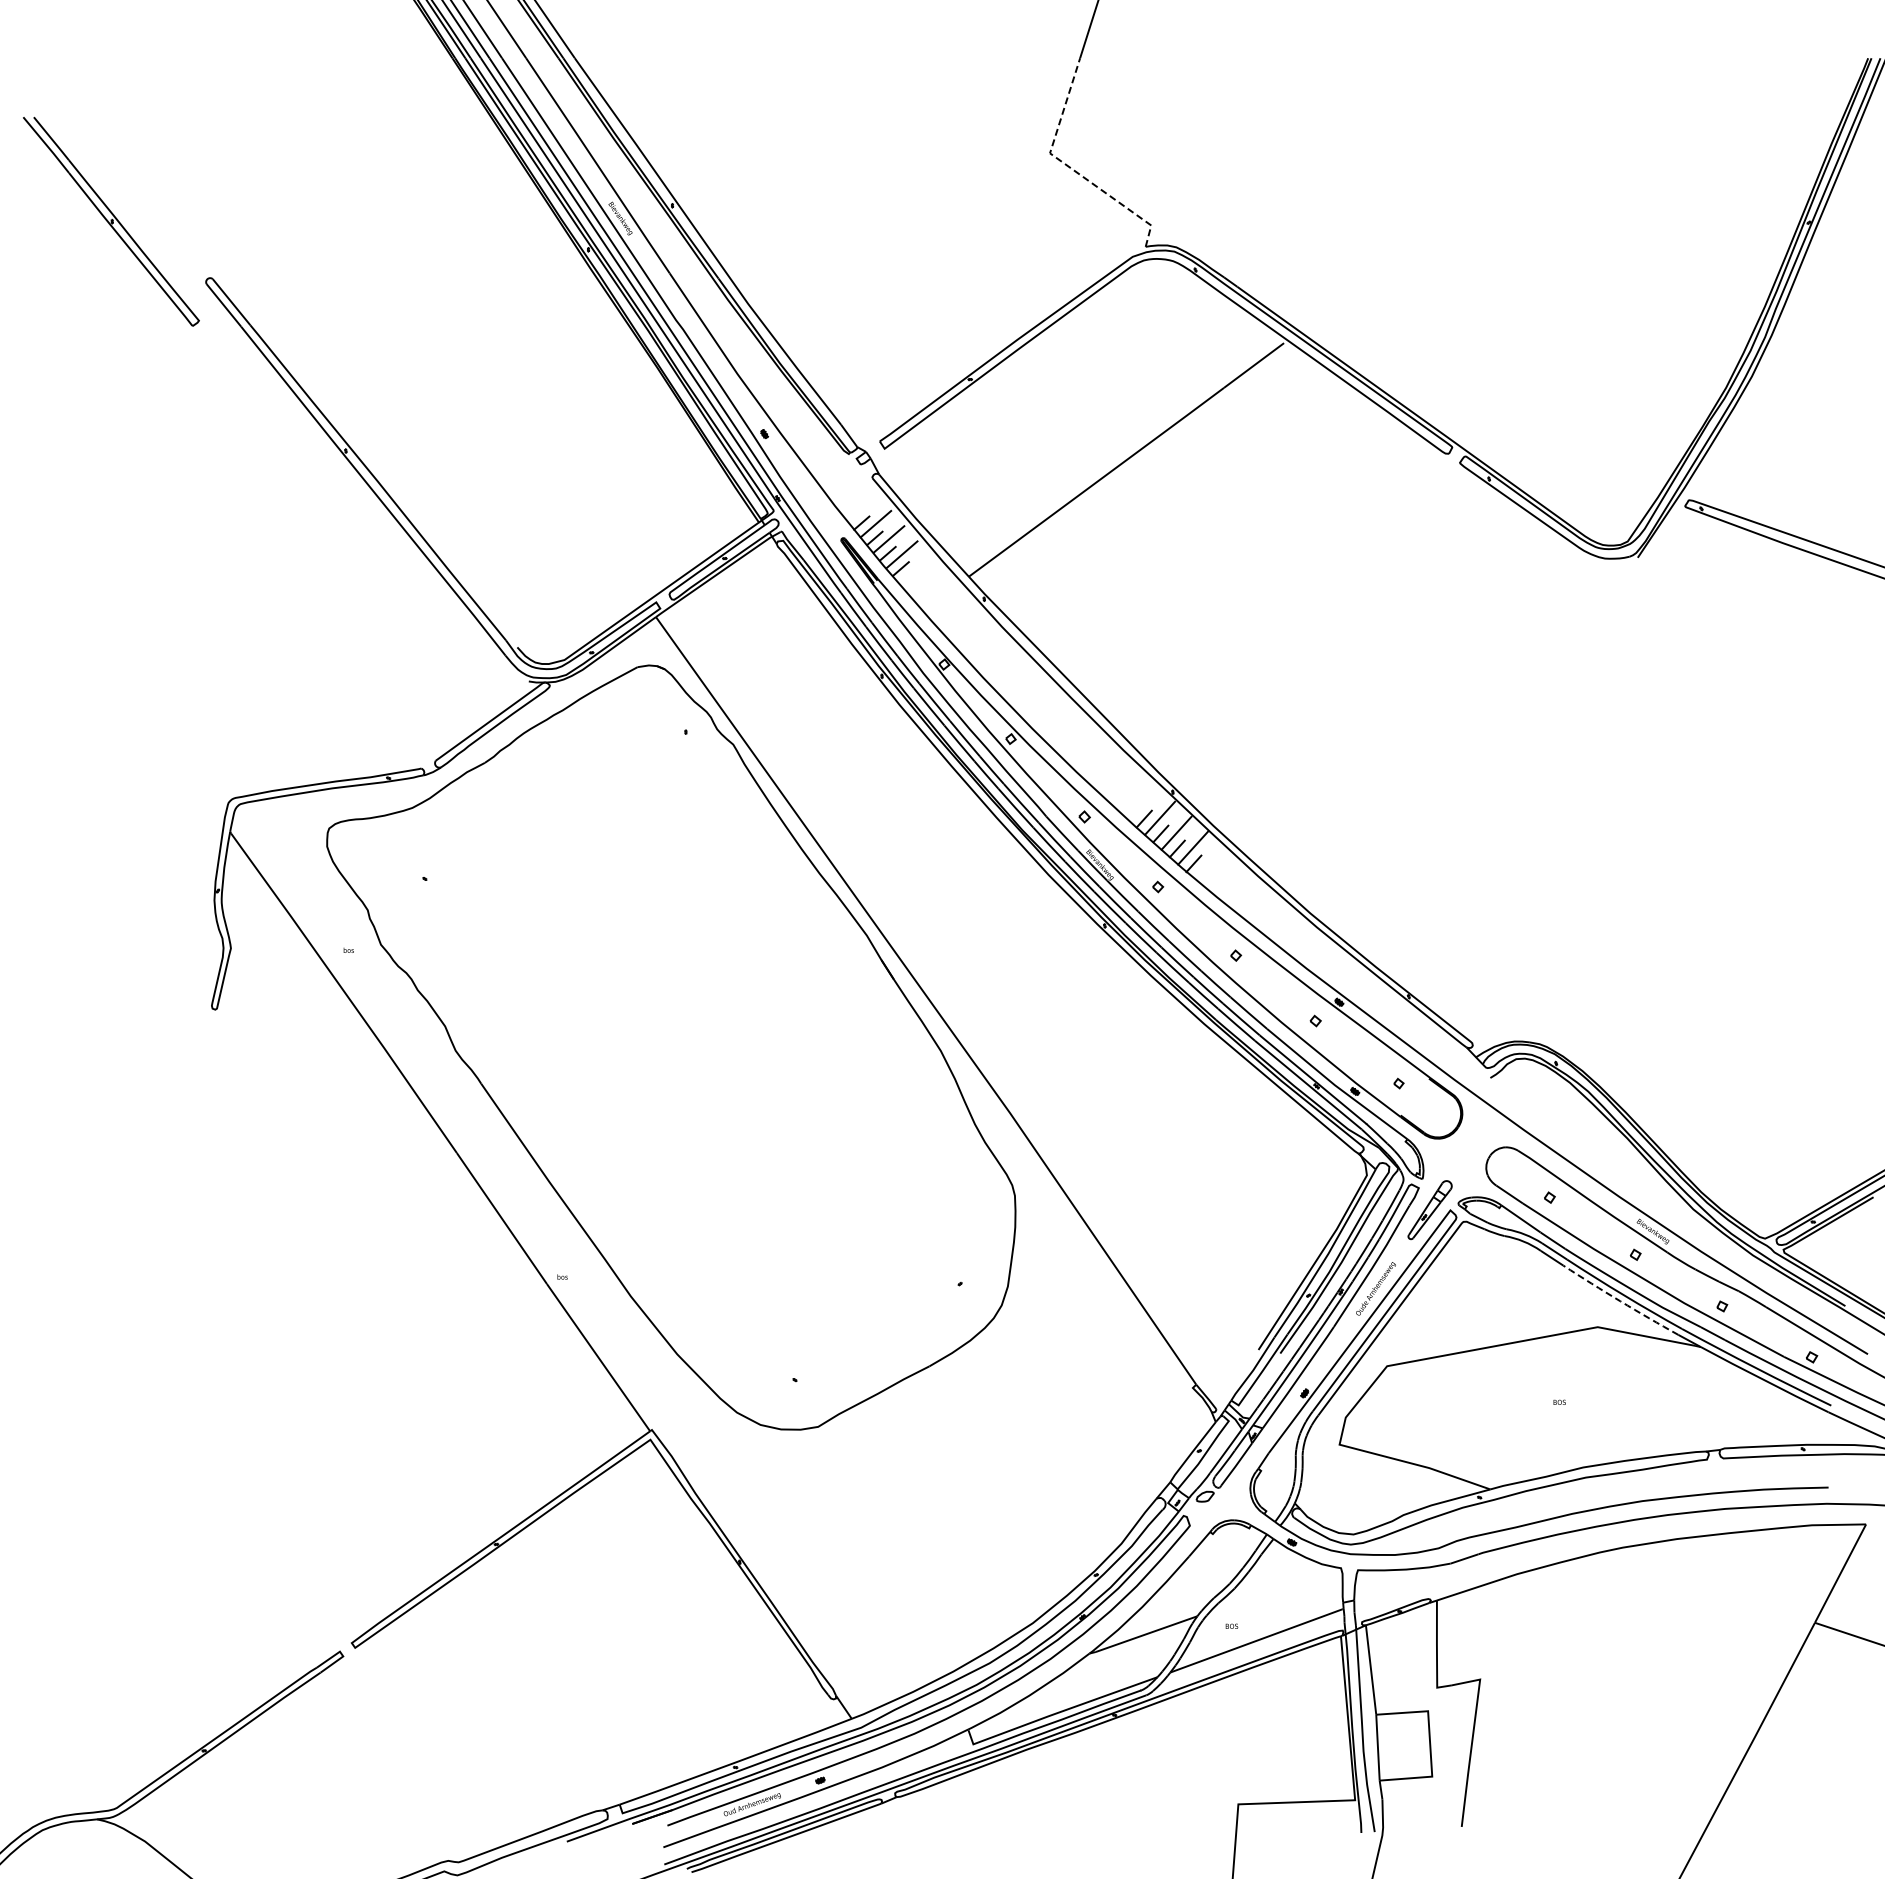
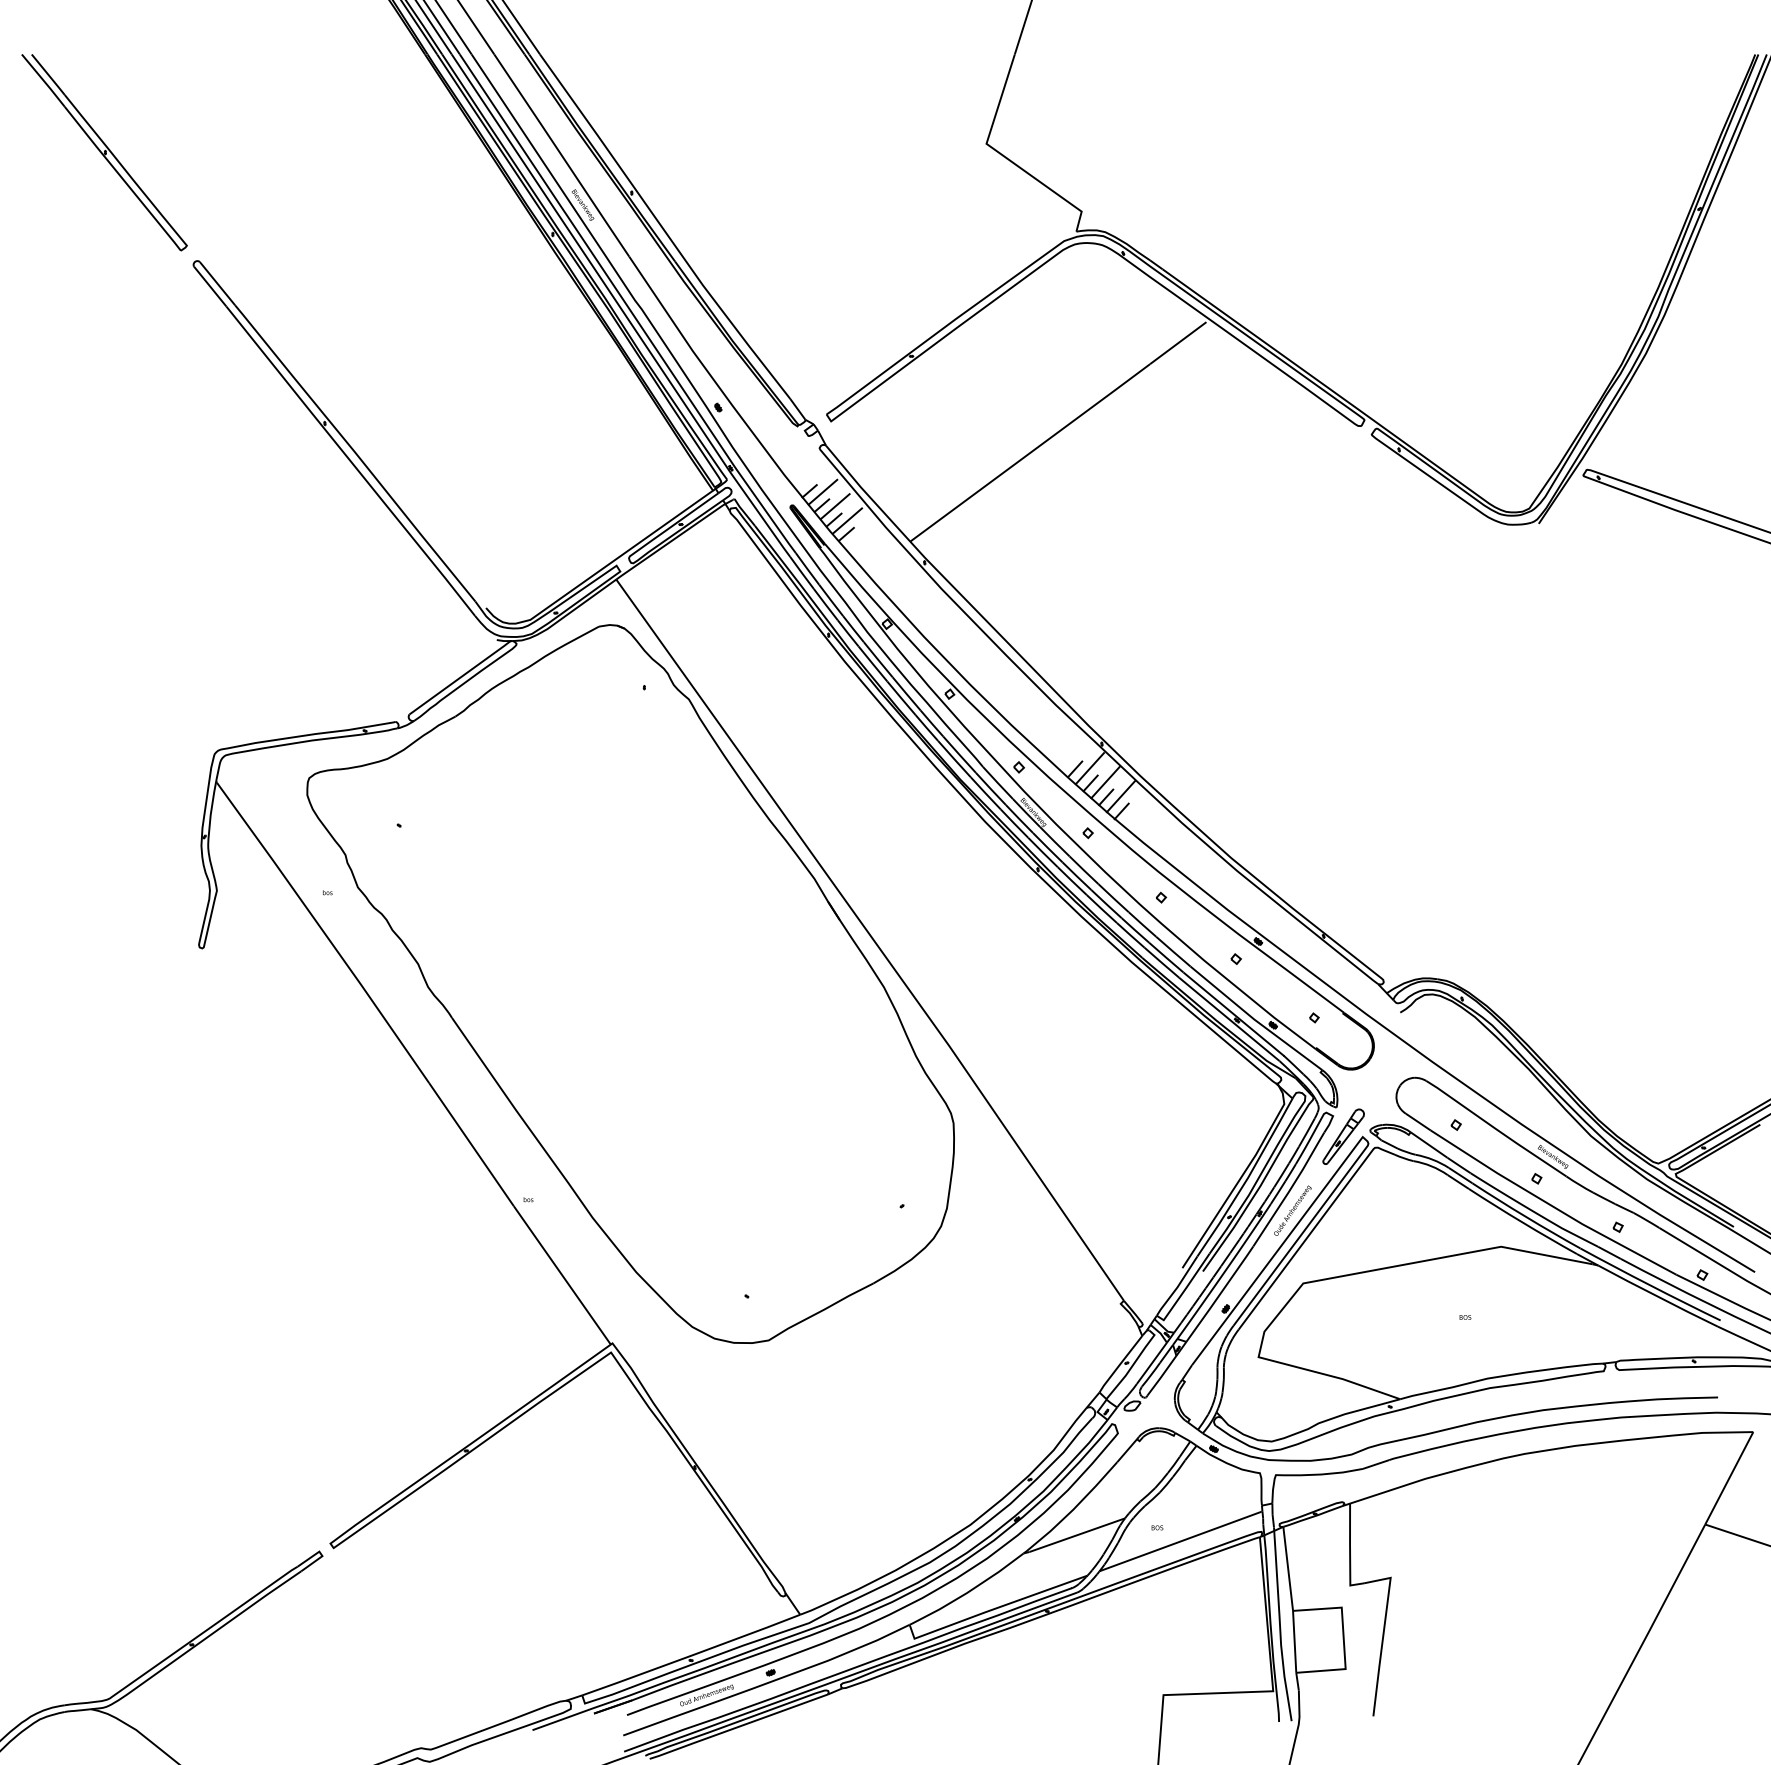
line: (1069, 167) -> (1004, 157), dashed -> solid
part: (111, 221) -> (104, 152), moved
line: (1620, 1301) -> (1522, 1222), dashed -> solid

